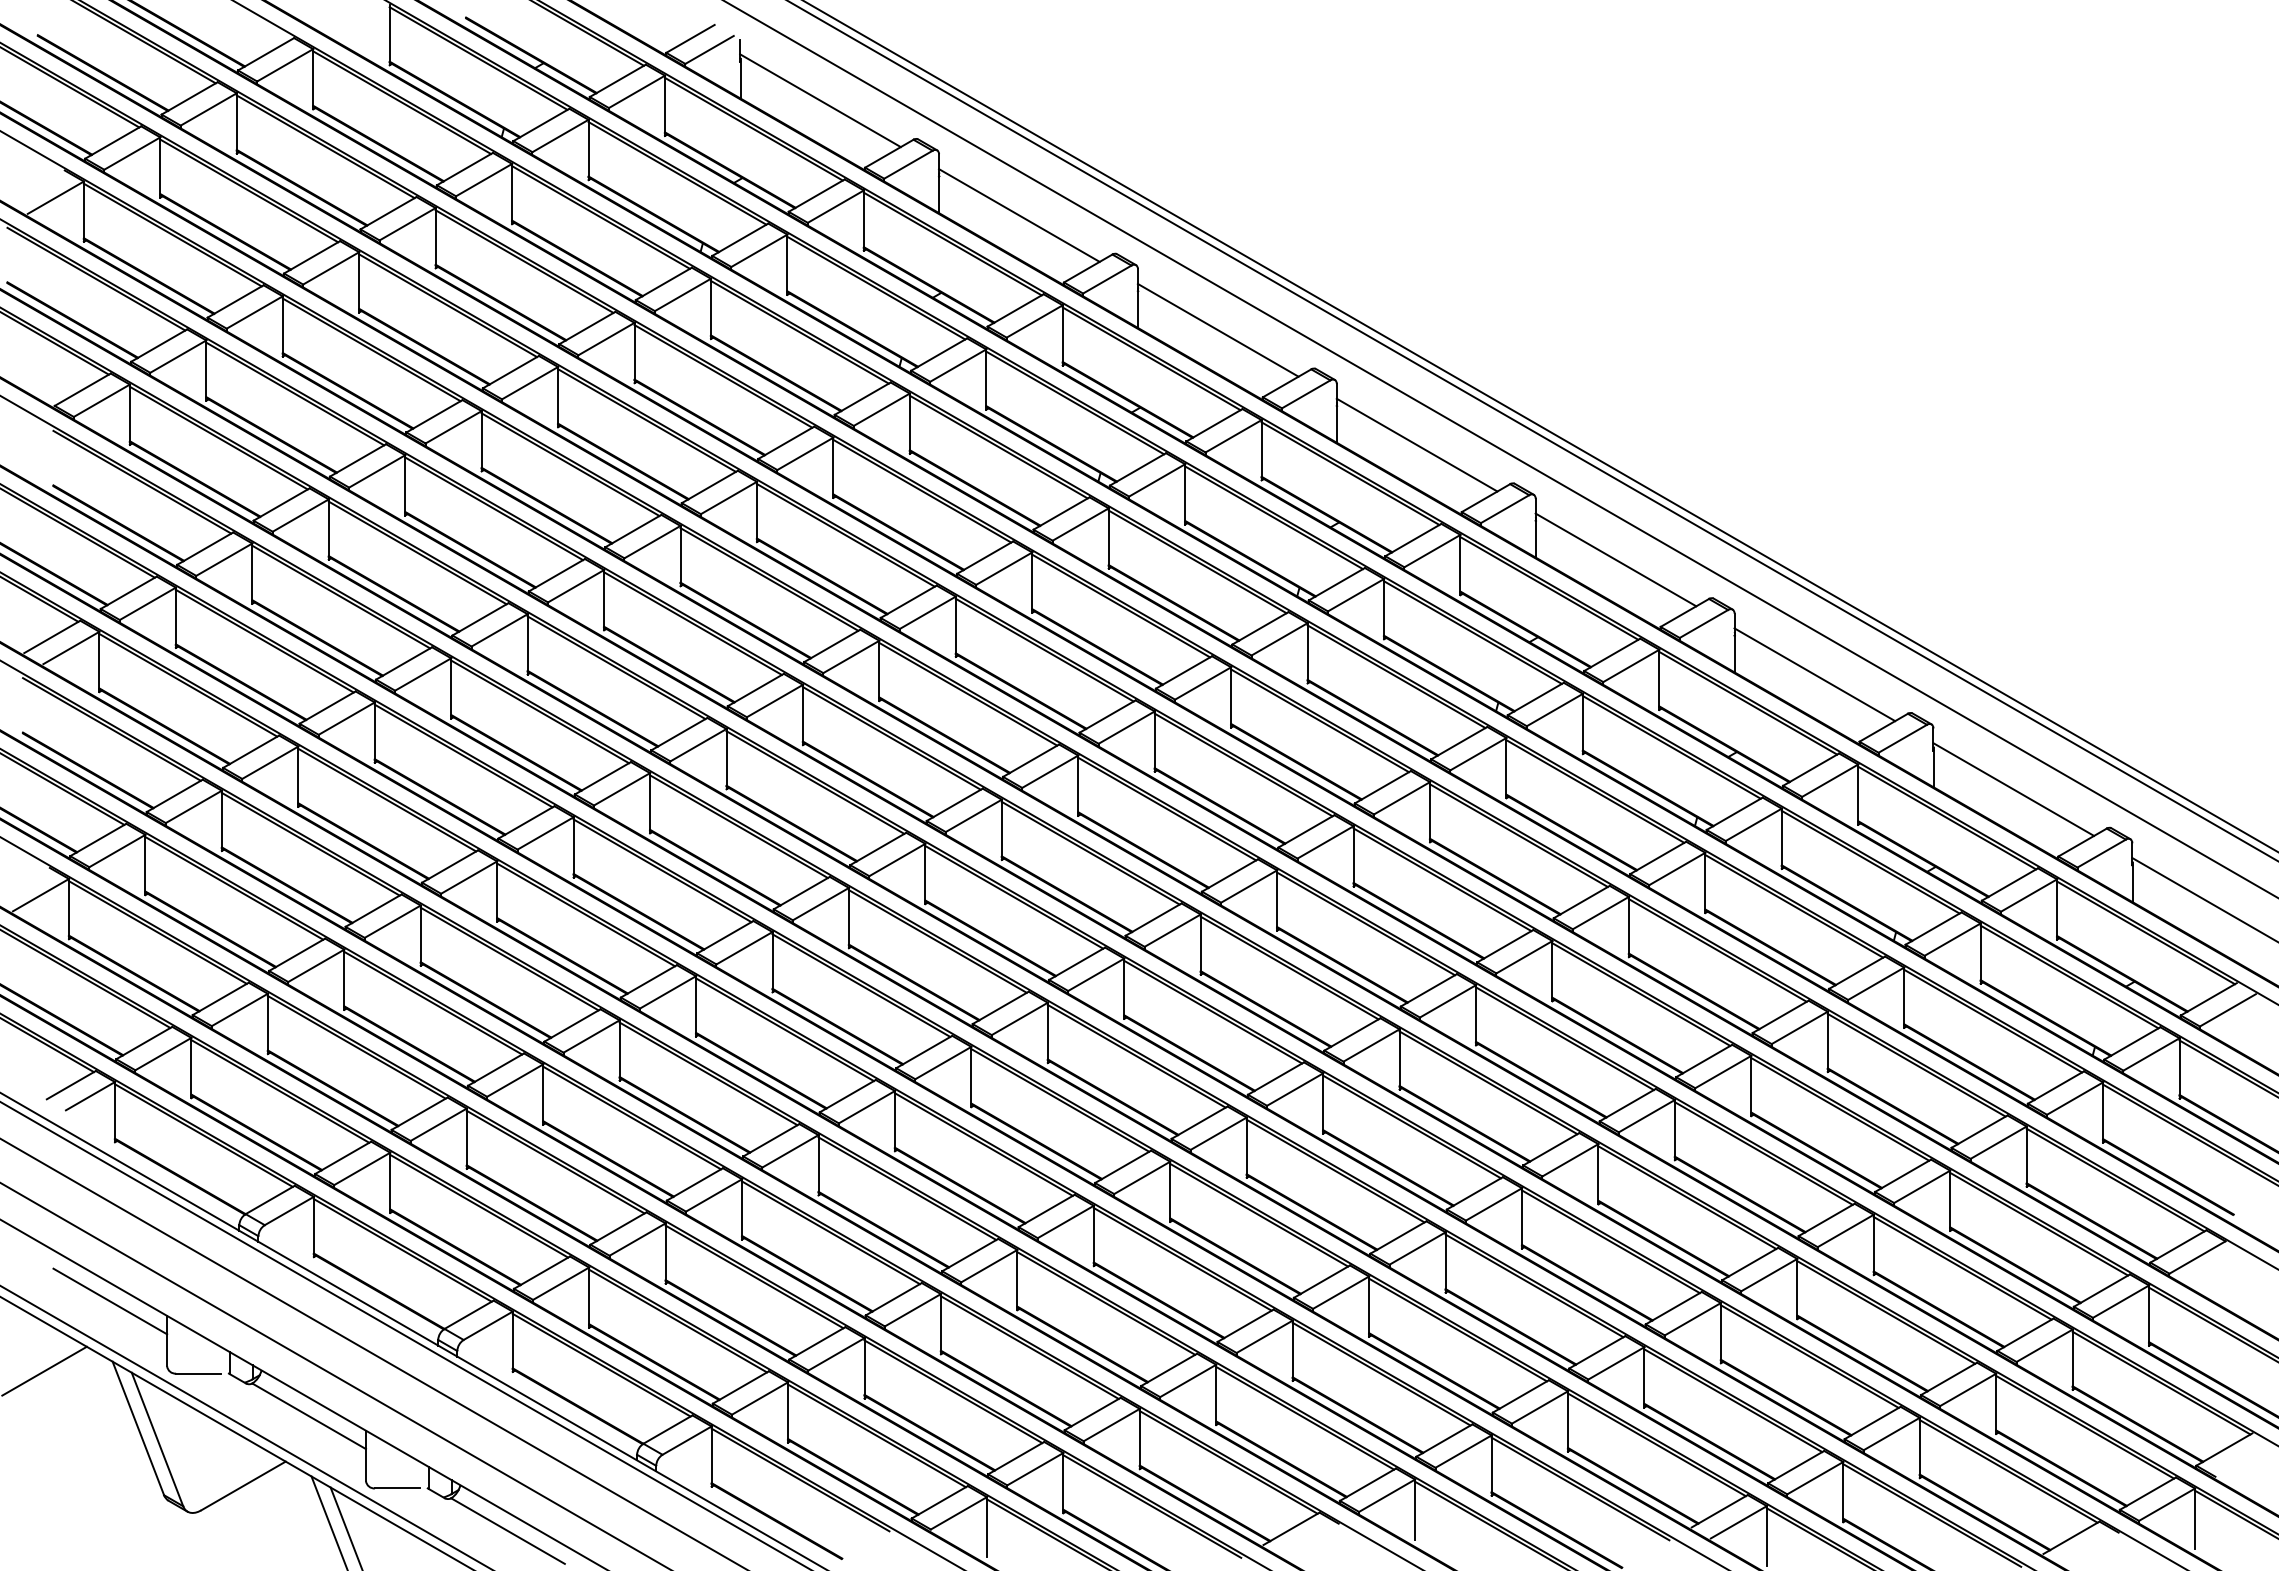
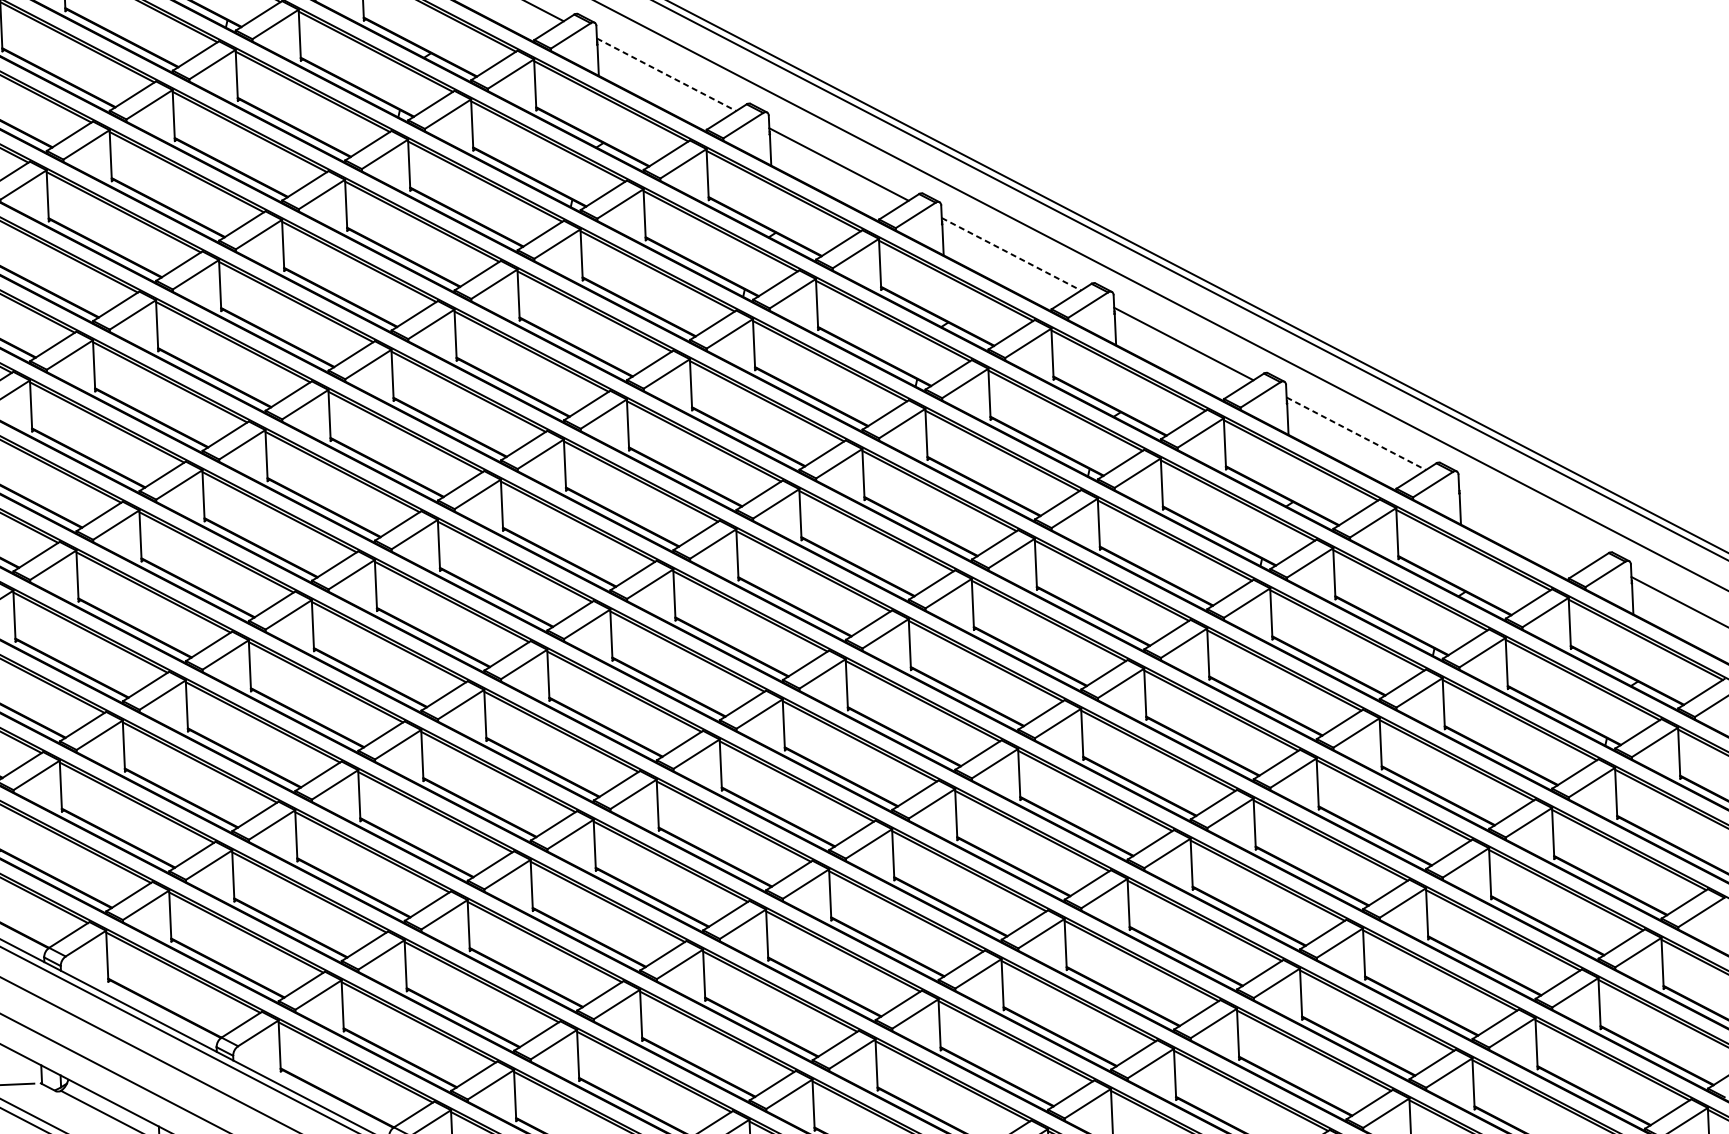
line: (1019, 215) -> (666, 74), solid -> dashed
line: (1417, 445) -> (1011, 254), solid -> dashed
line: (1814, 674) -> (1355, 433), solid -> dashed
line: (2013, 789) -> (1528, 523), removed

